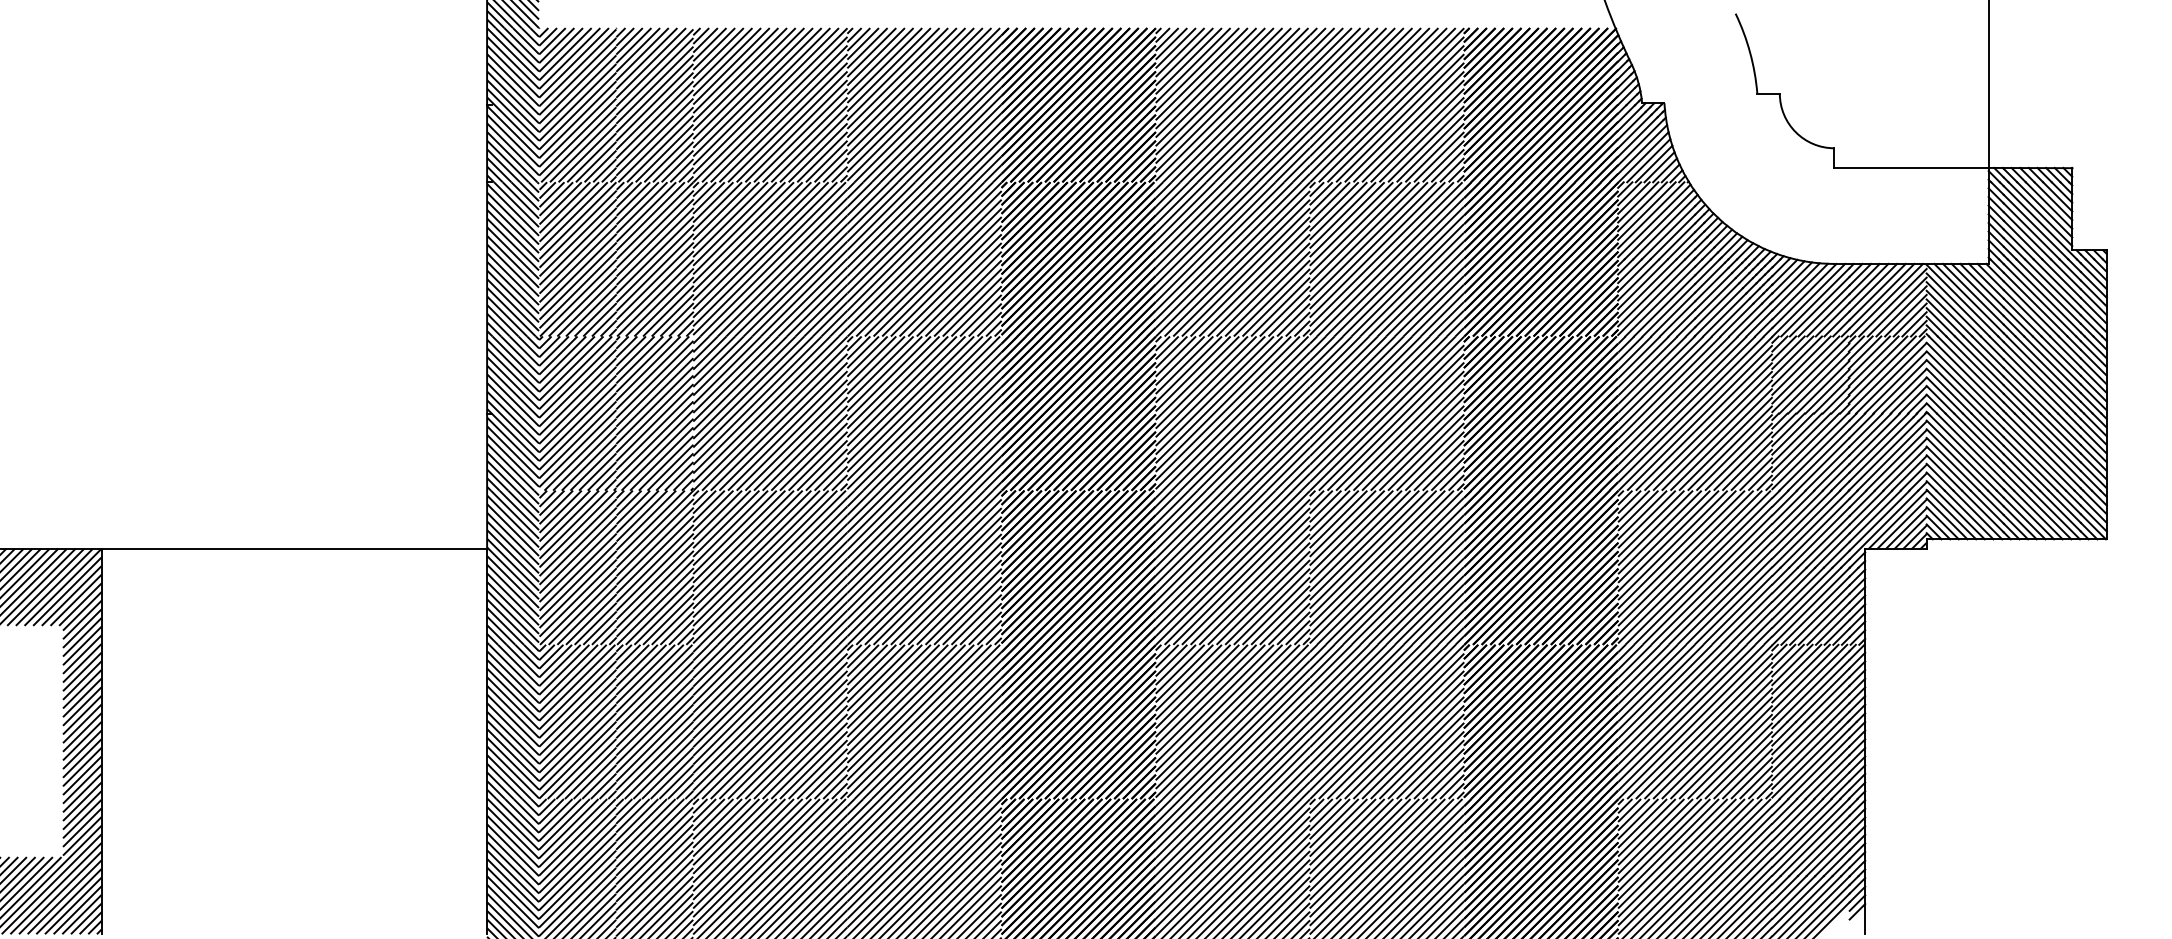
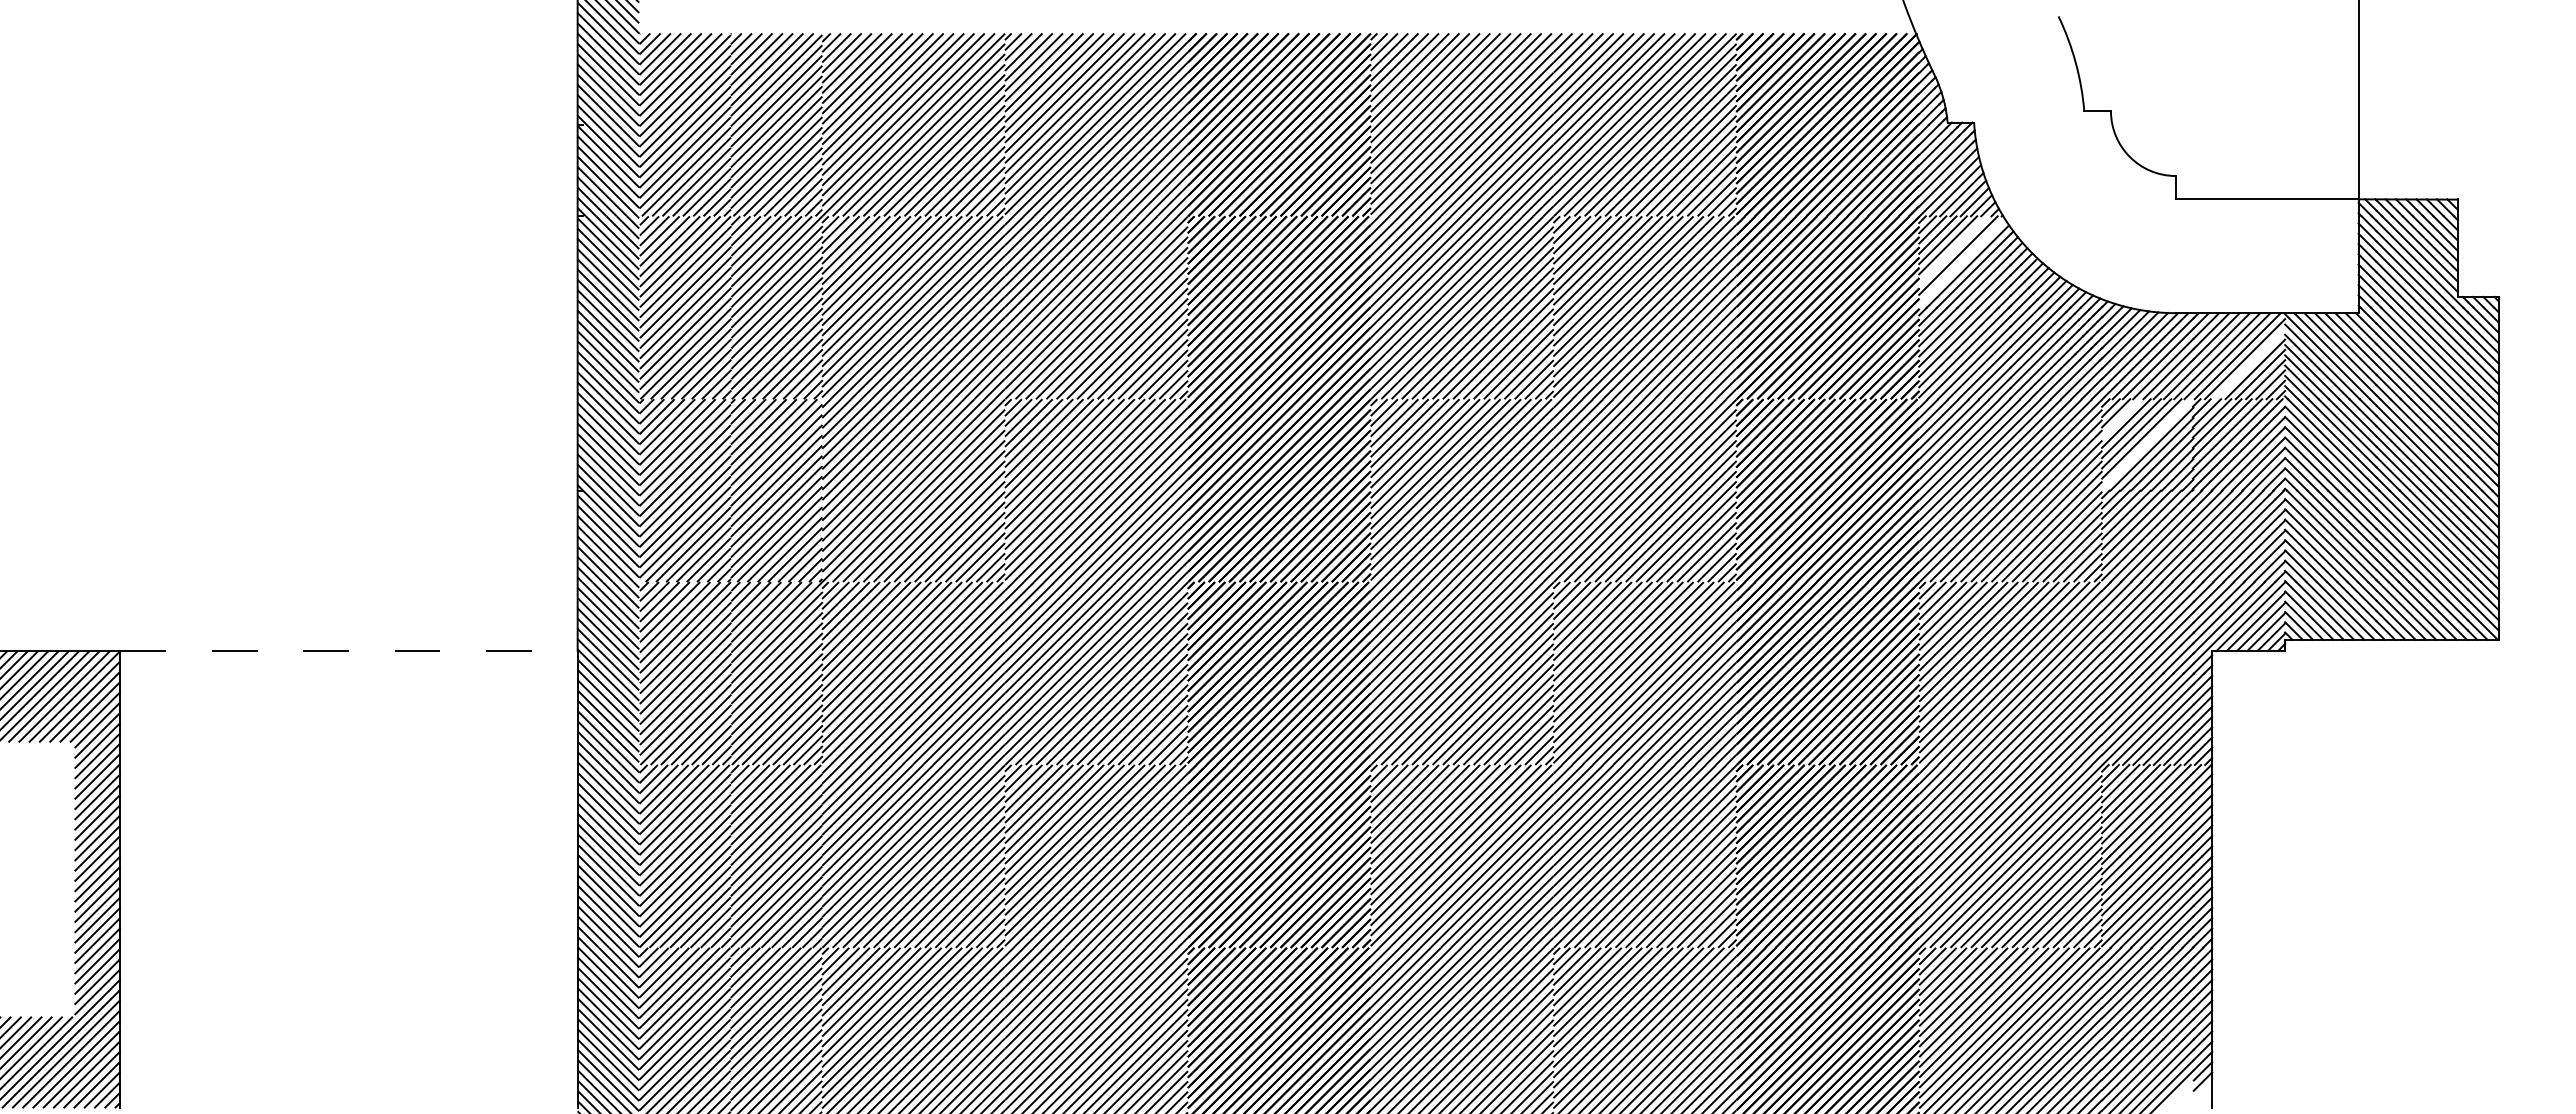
line: (1647, 211) -> (1953, 250), removed
line: (1654, 221) -> (1962, 262), removed
line: (1897, 307) -> (2250, 364), removed
line: (1788, 352) -> (2121, 418), removed
line: (1809, 373) -> (2146, 443), removed
line: (294, 549) -> (349, 651), solid -> dashed

